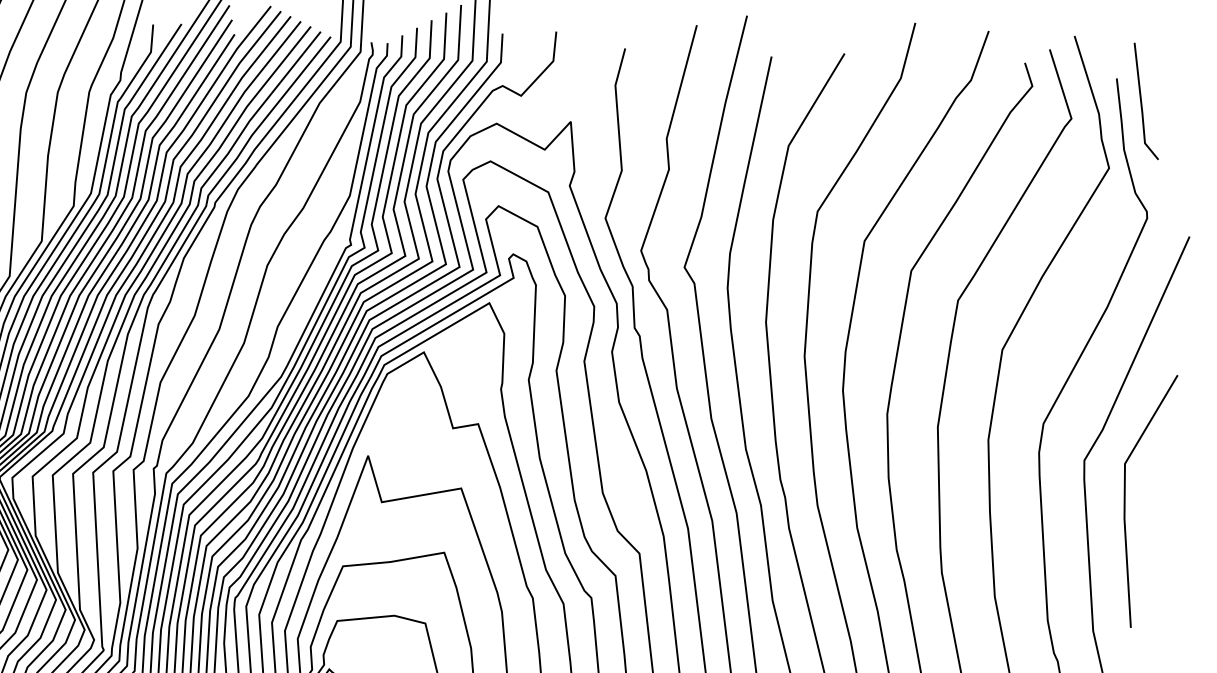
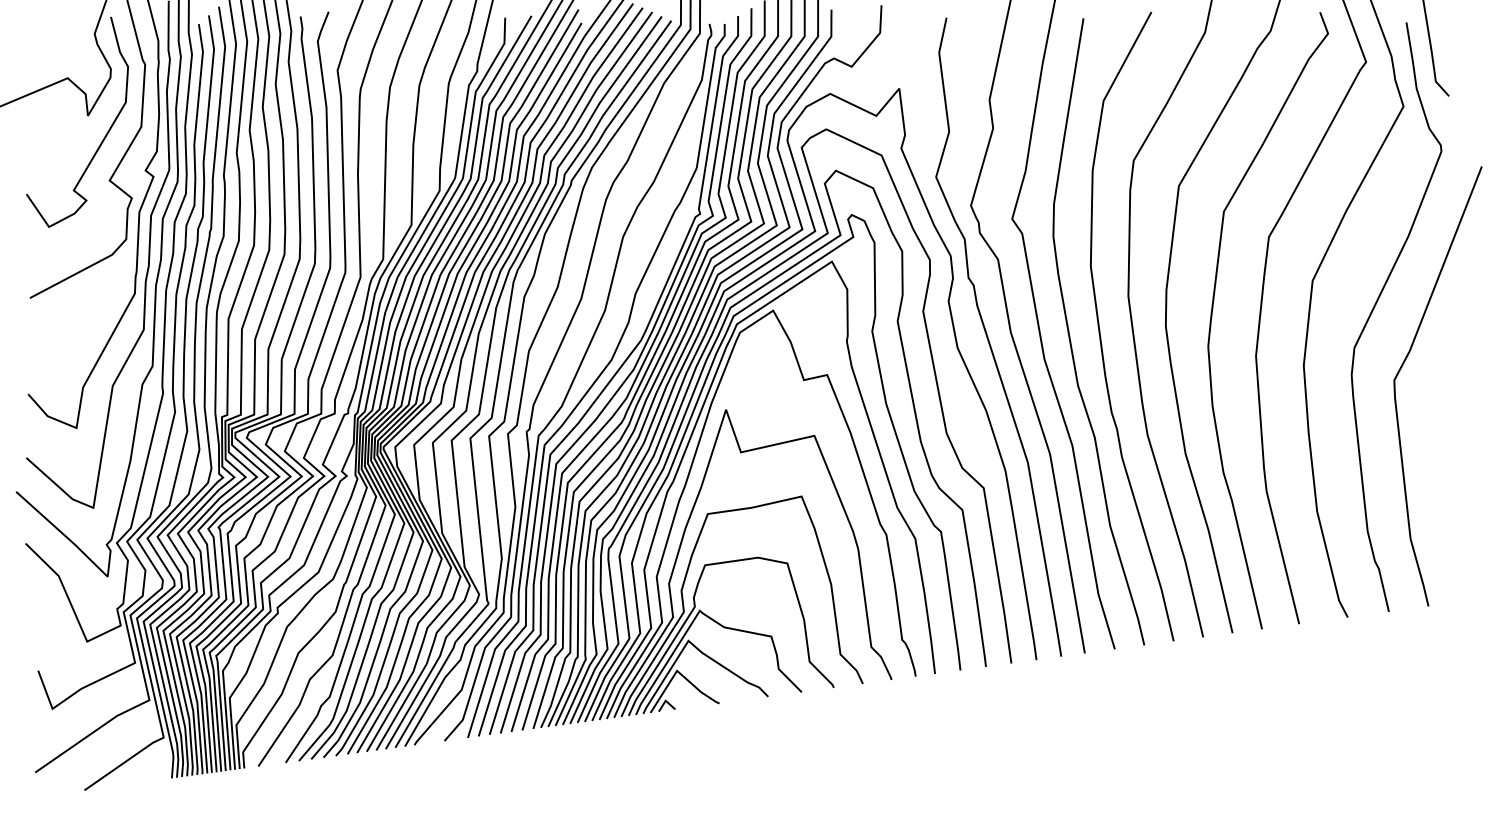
line: (1125, 500) -> (1434, 415), removed

